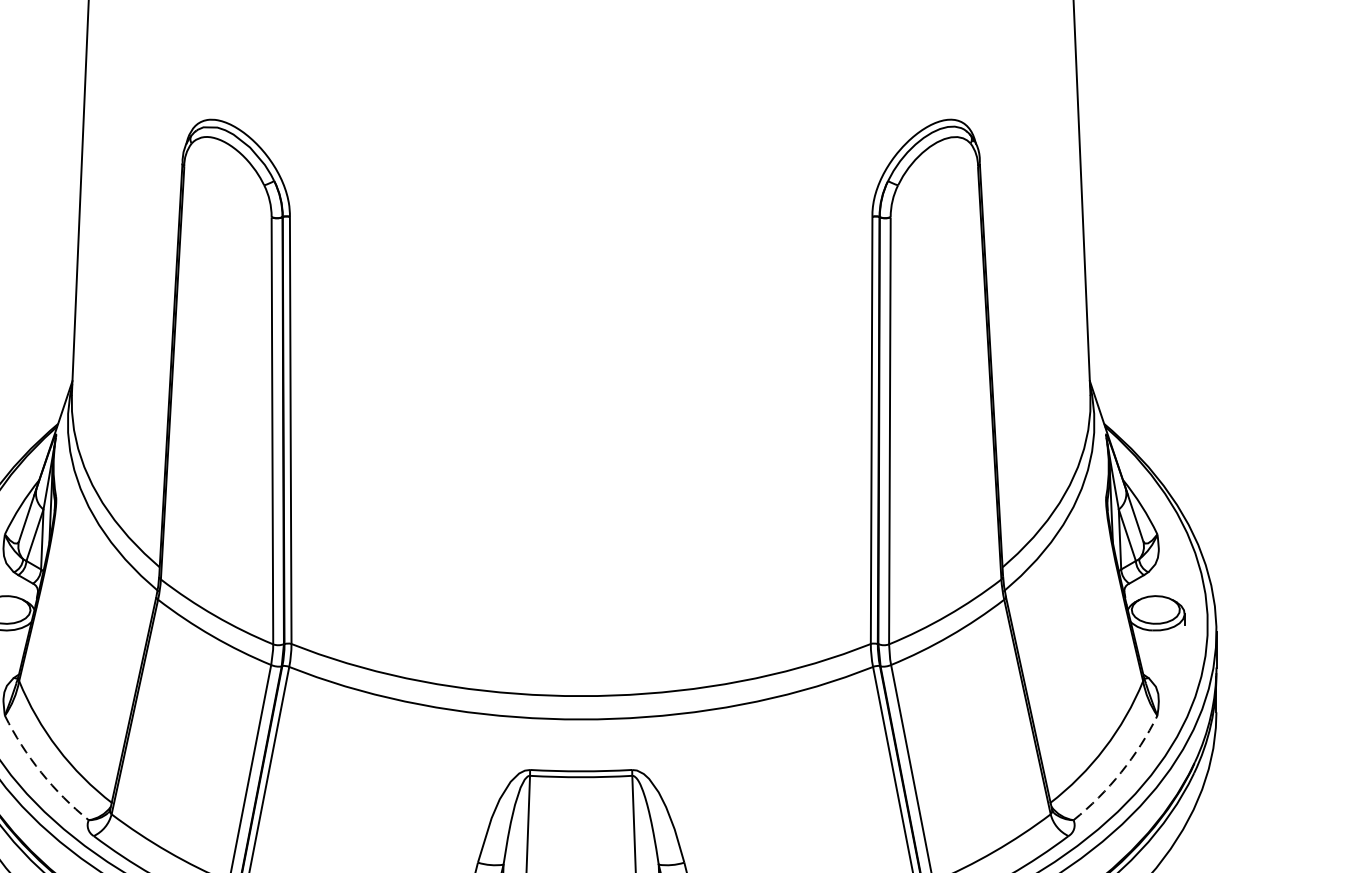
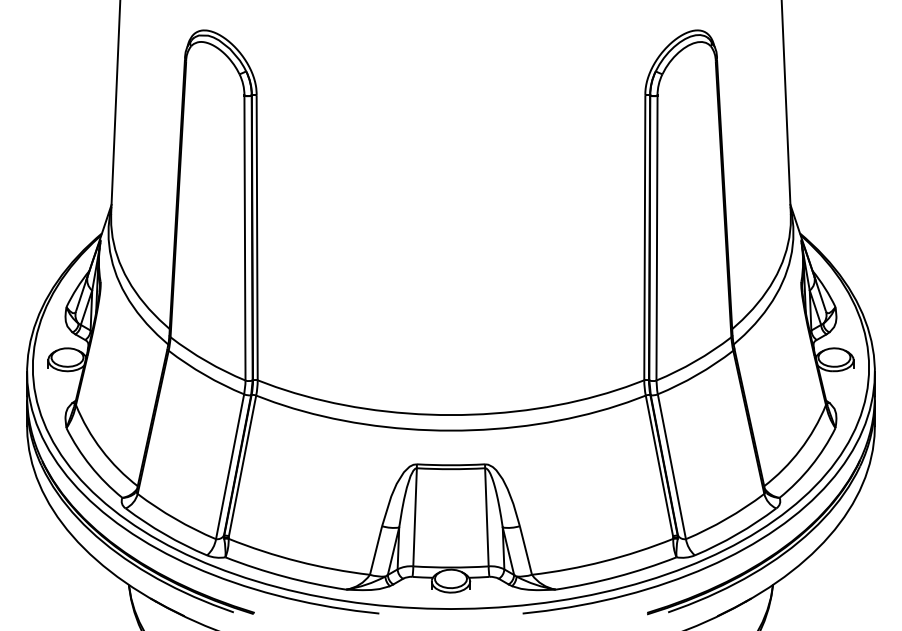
arc: (40, 773) -> (90, 466), dashed -> solid
arc: (1121, 773) -> (811, 466), dashed -> solid

